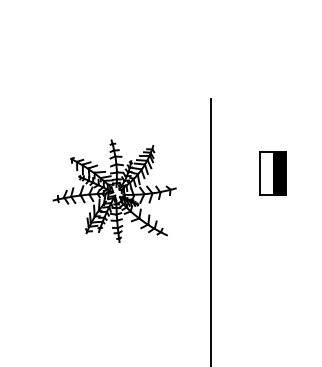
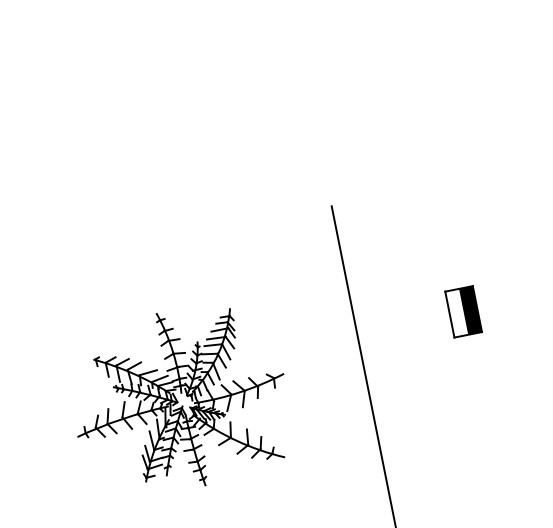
part: (272, 173) -> (462, 312), size x0.62
part: (114, 190) -> (179, 398), moved

